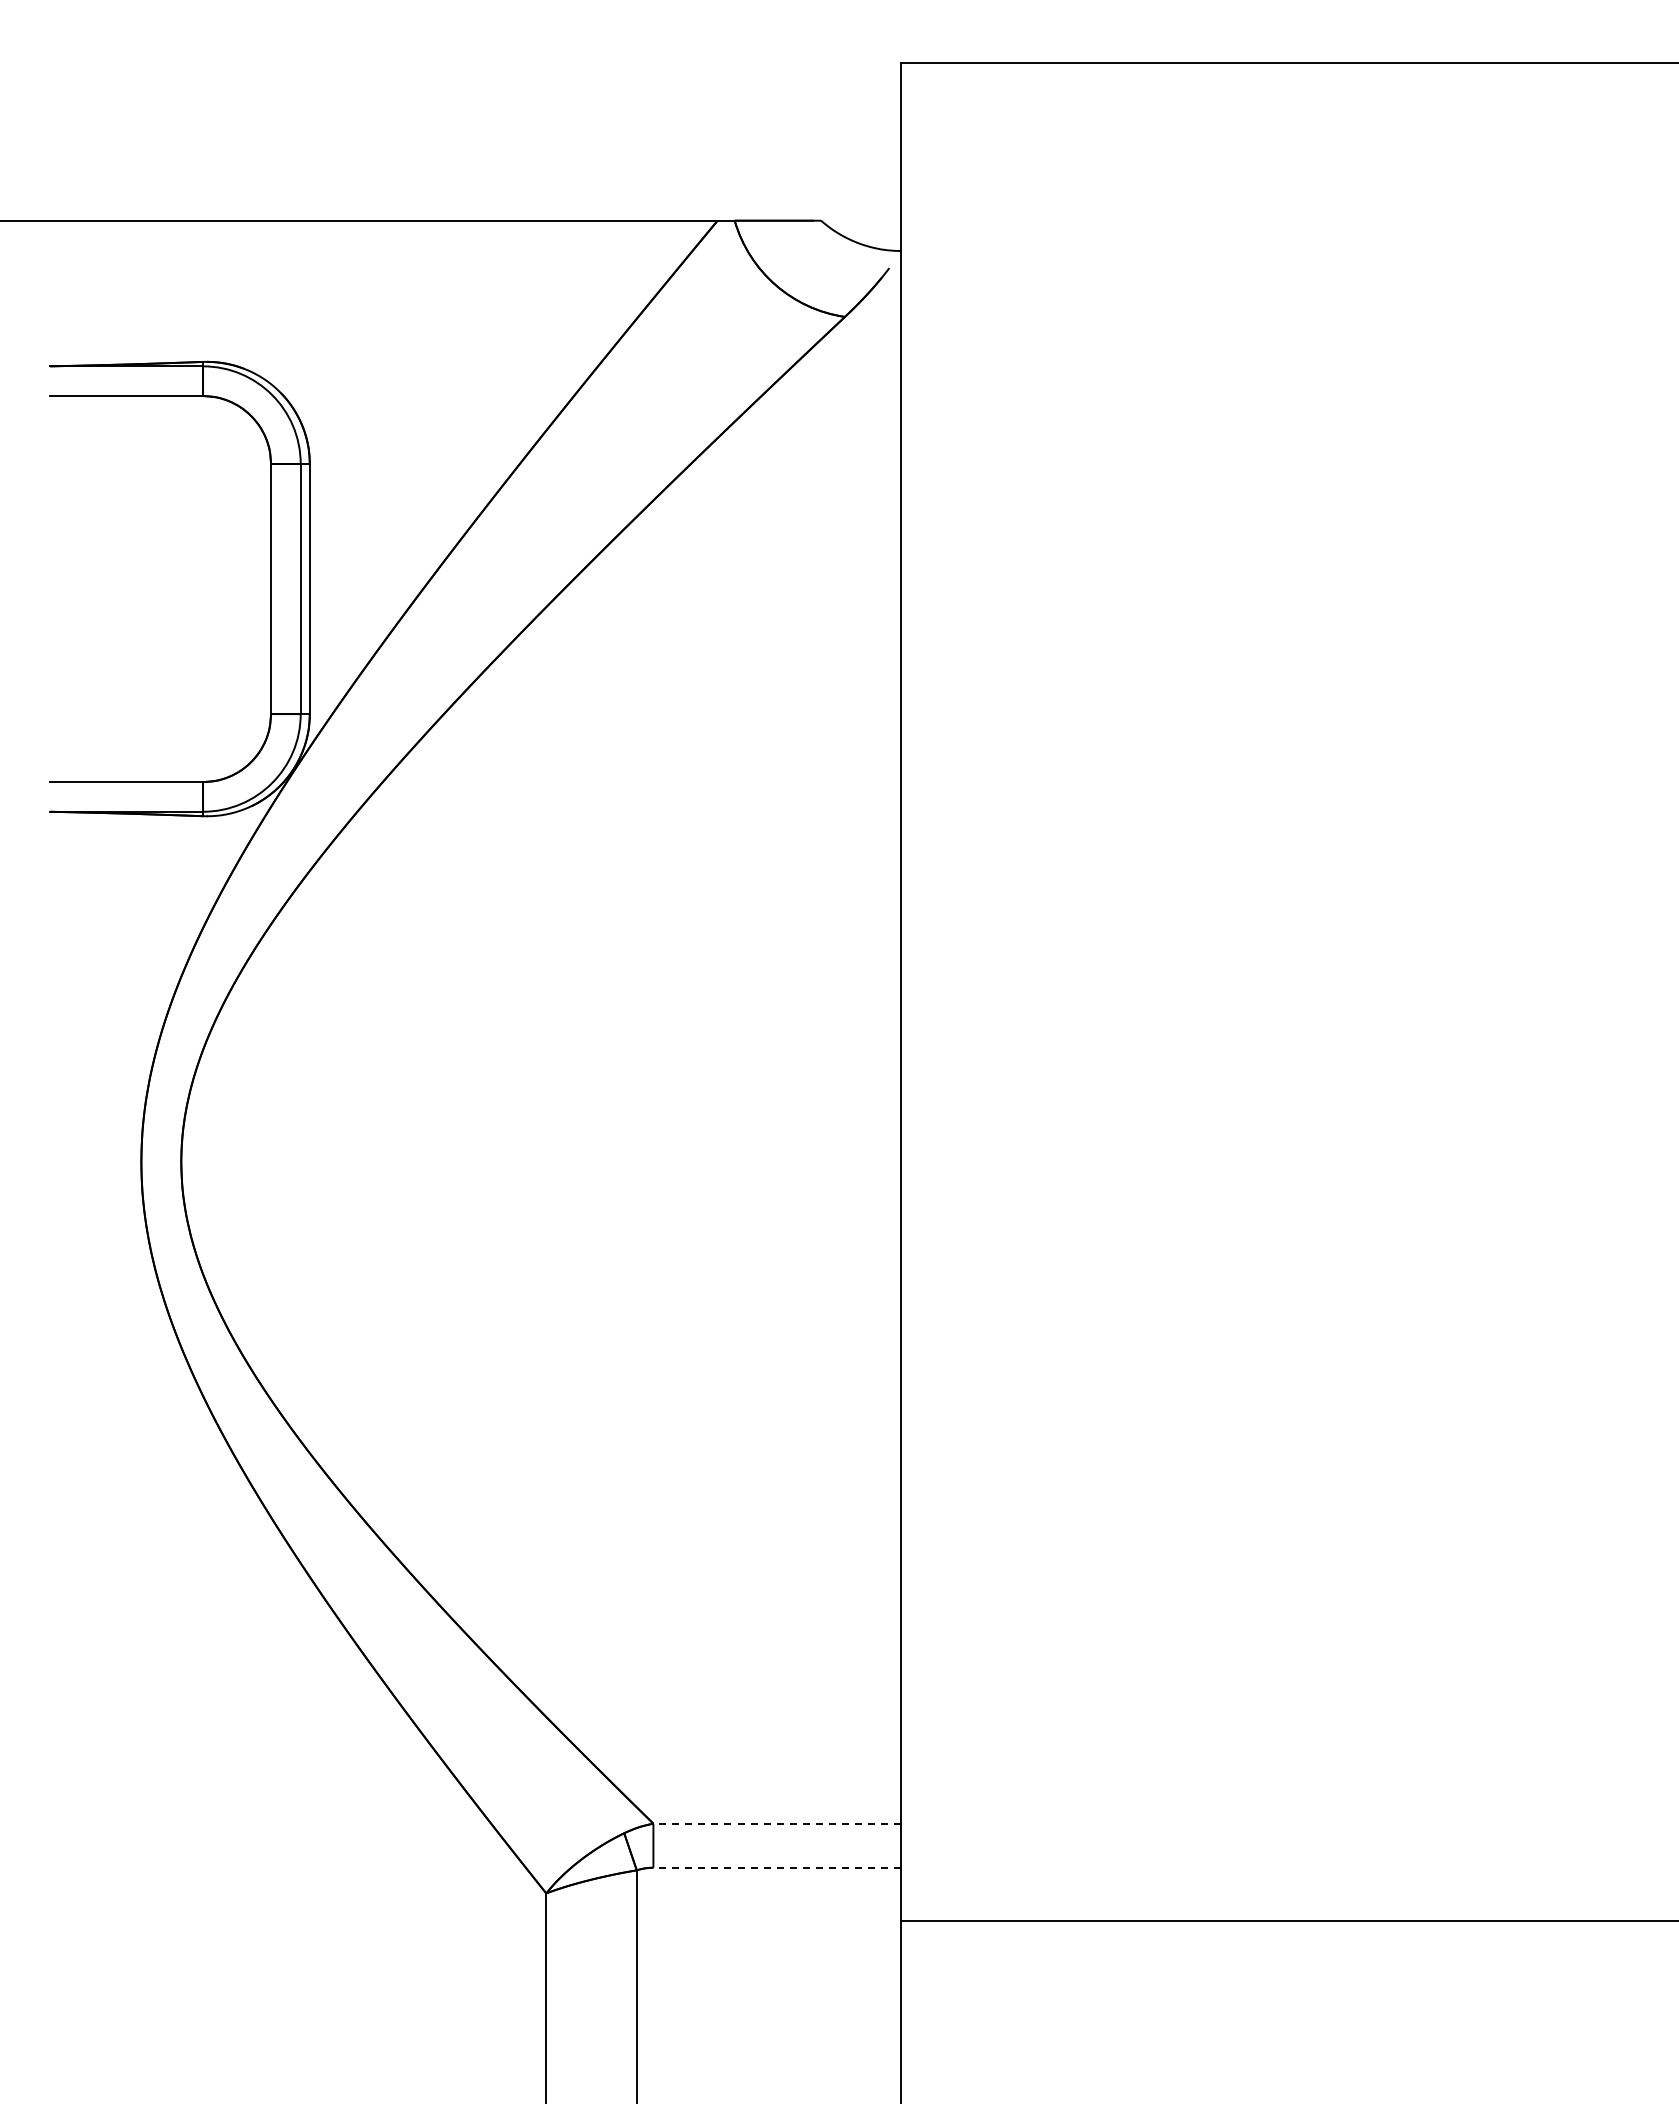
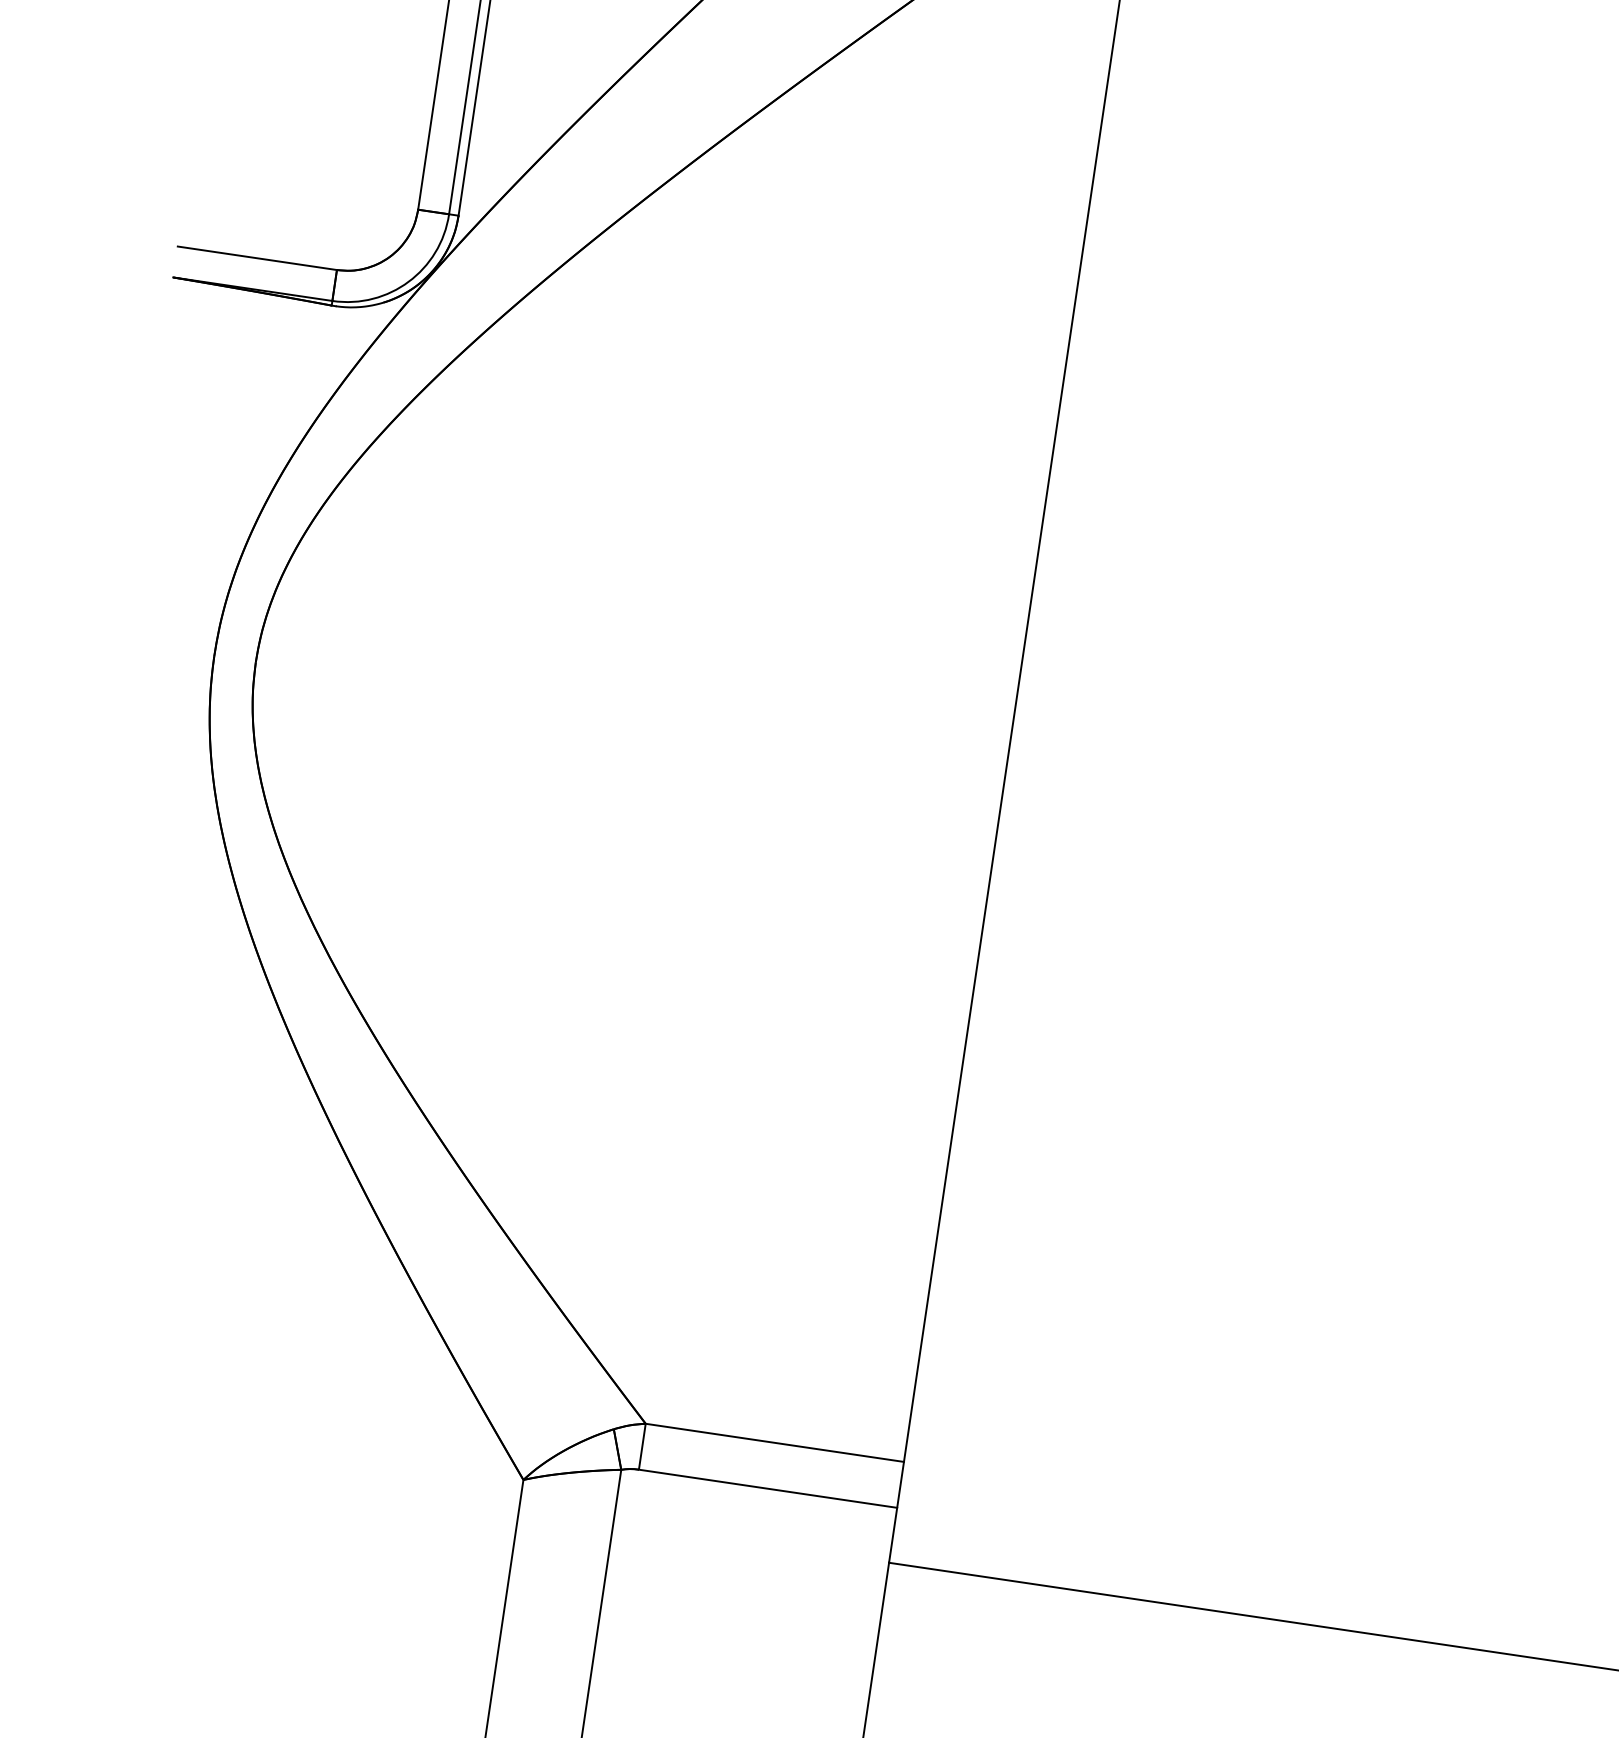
line: (776, 1823) -> (773, 1442), dashed -> solid
line: (776, 1867) -> (767, 1488), dashed -> solid

